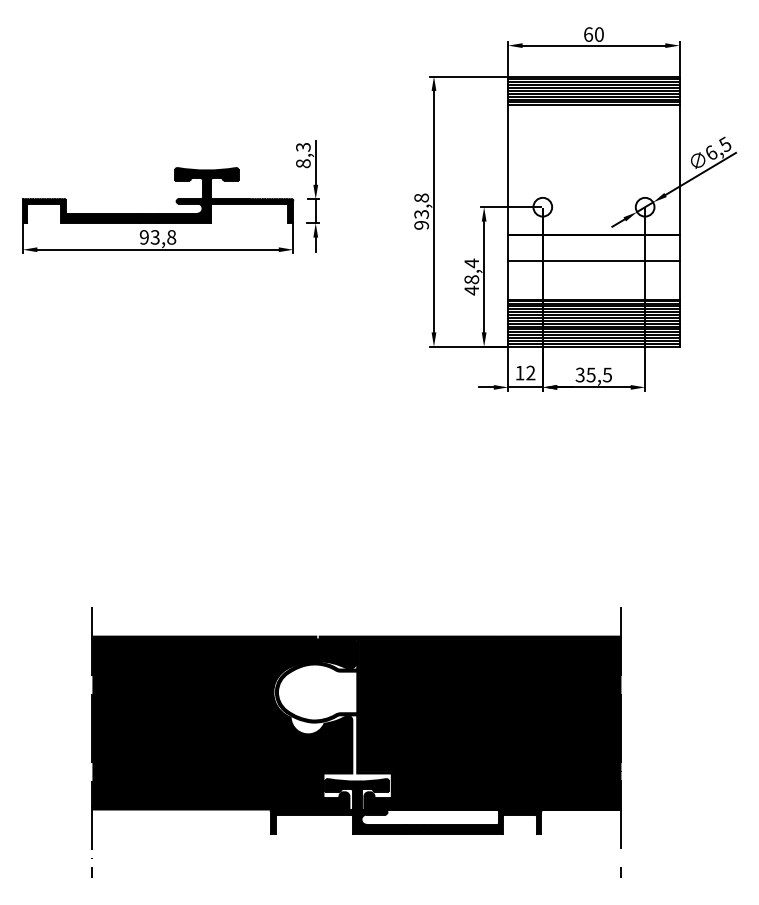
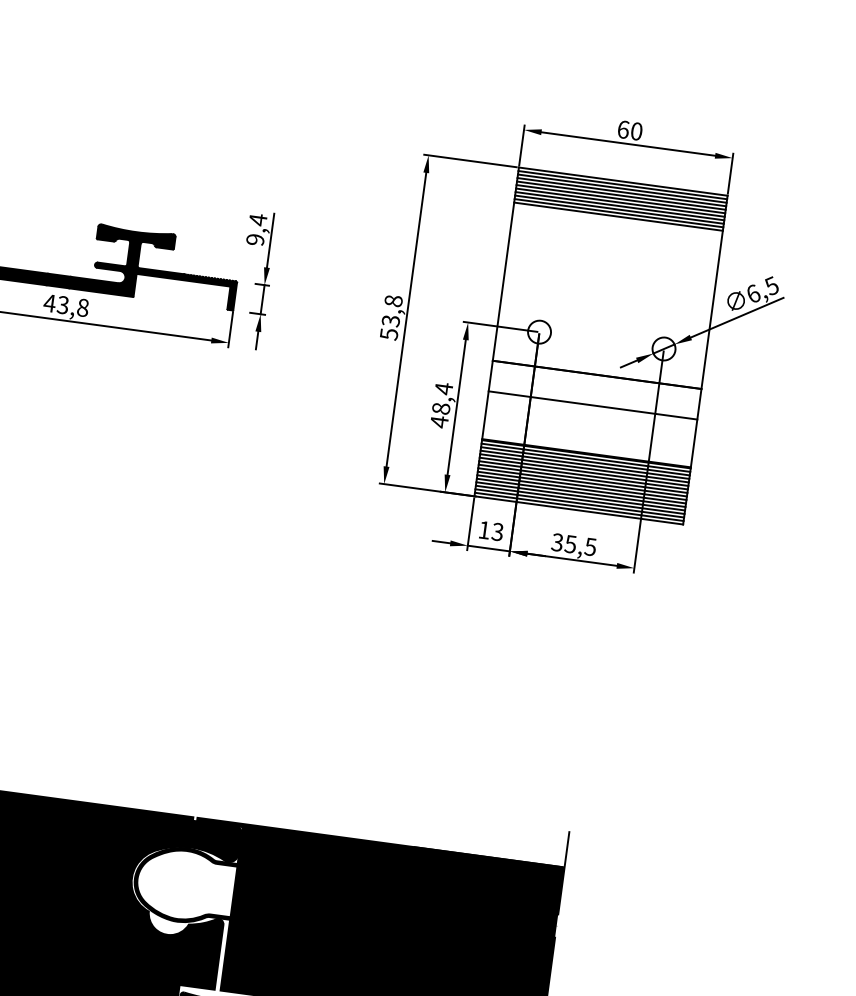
text: (303, 155) -> (256, 229), 8,3 -> 9,4
text: (421, 225) -> (388, 334), 93,8 -> 53,8
text: (144, 237) -> (49, 303), 93,8 -> 43,8
text: (530, 373) -> (497, 532), 12 -> 13

